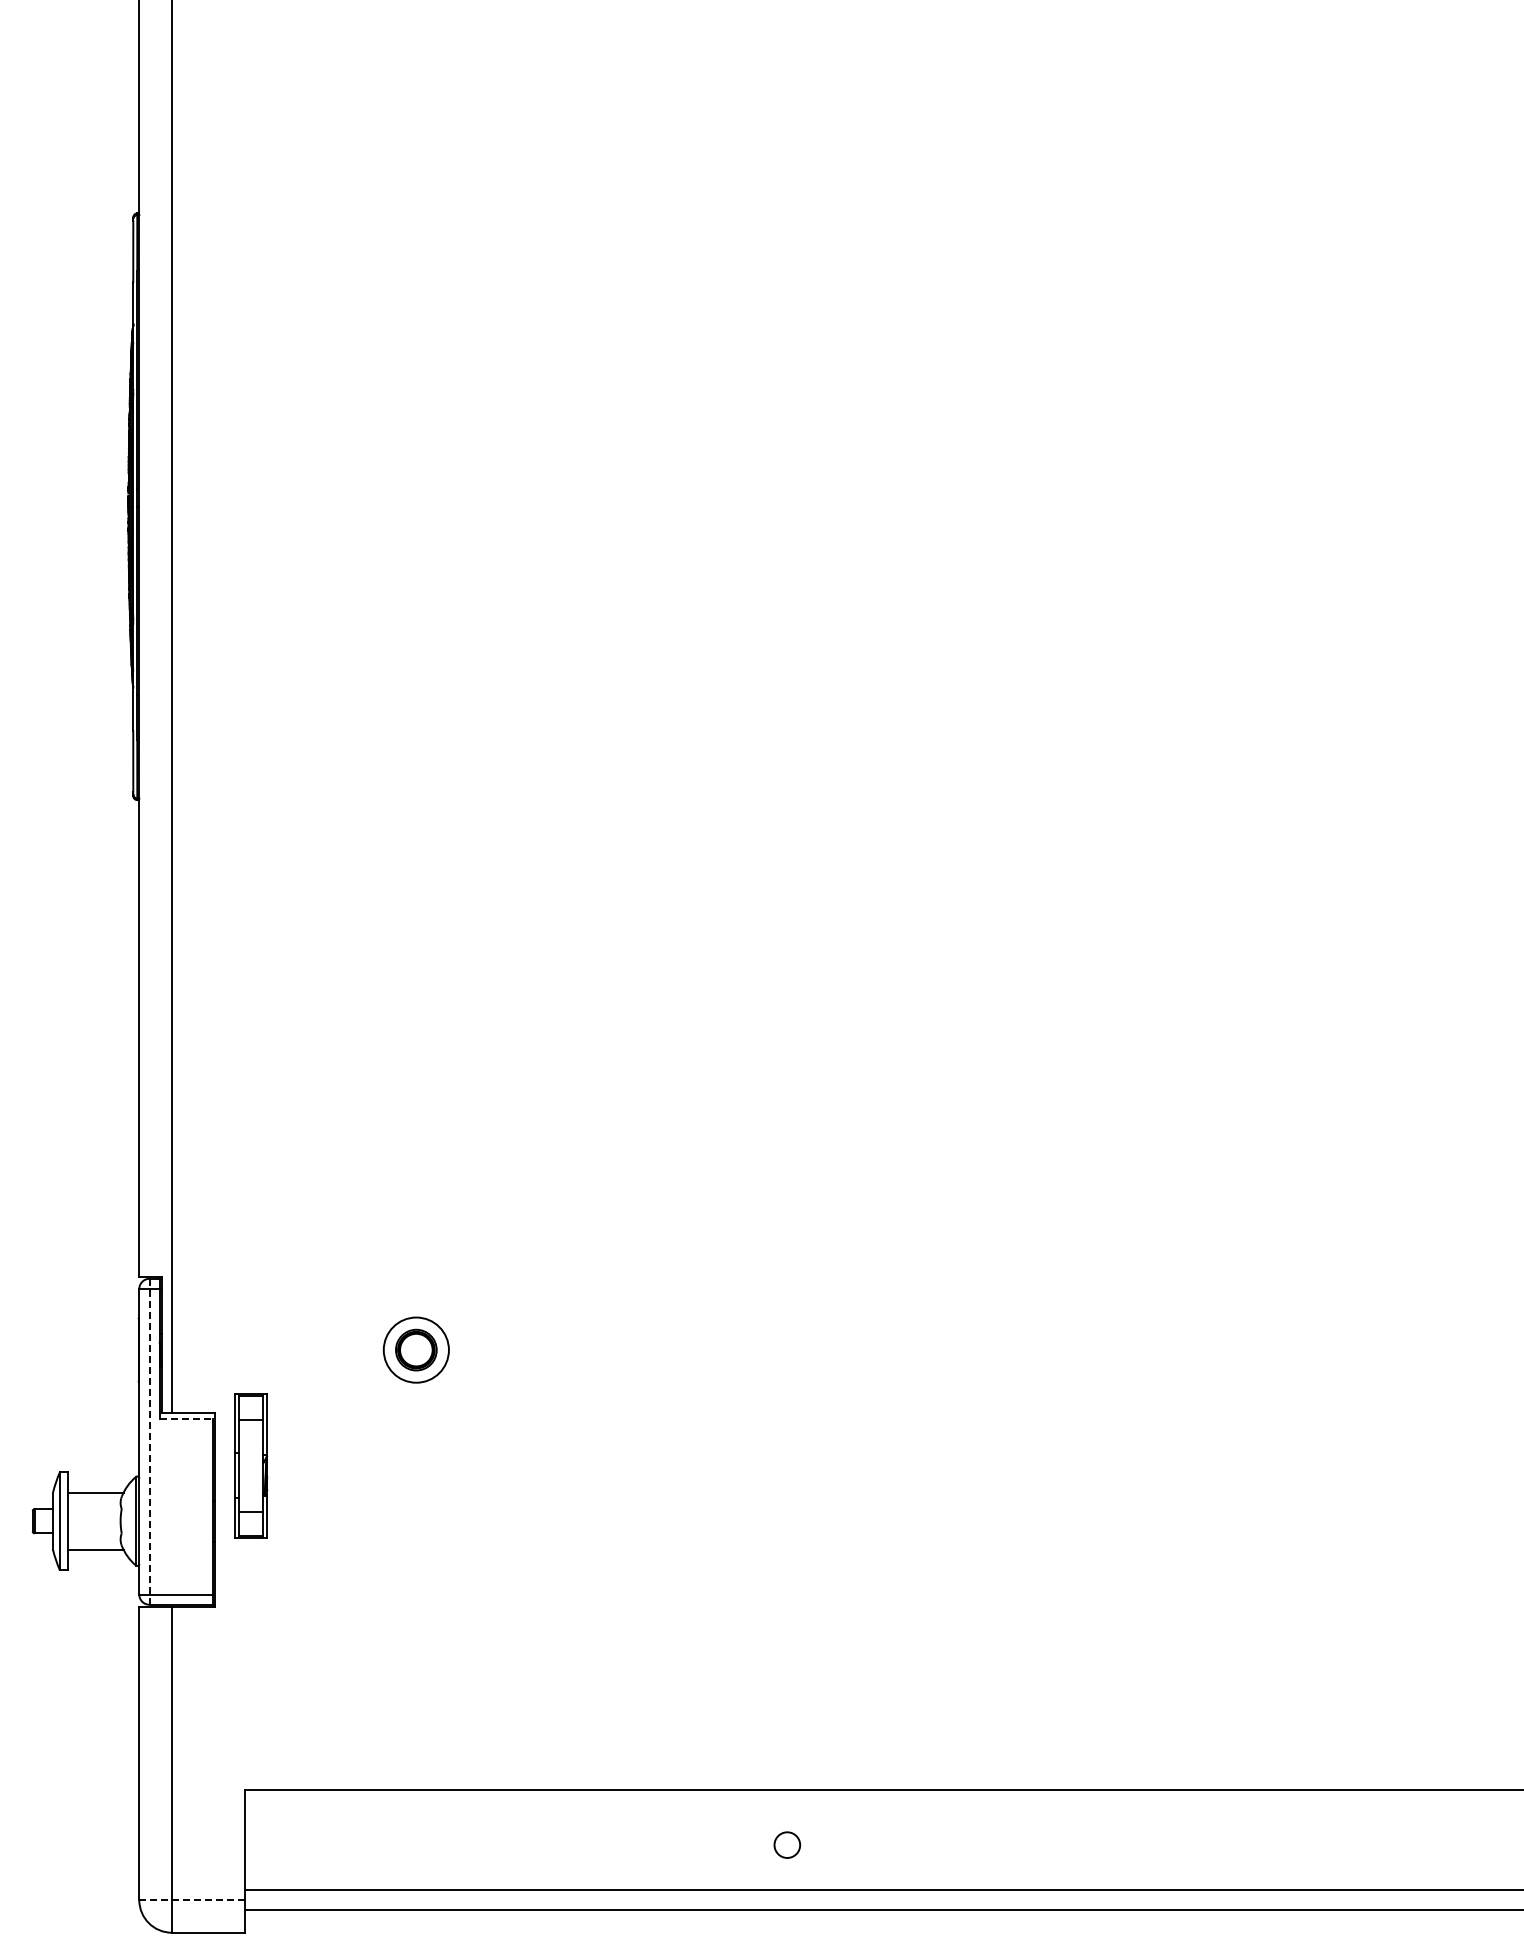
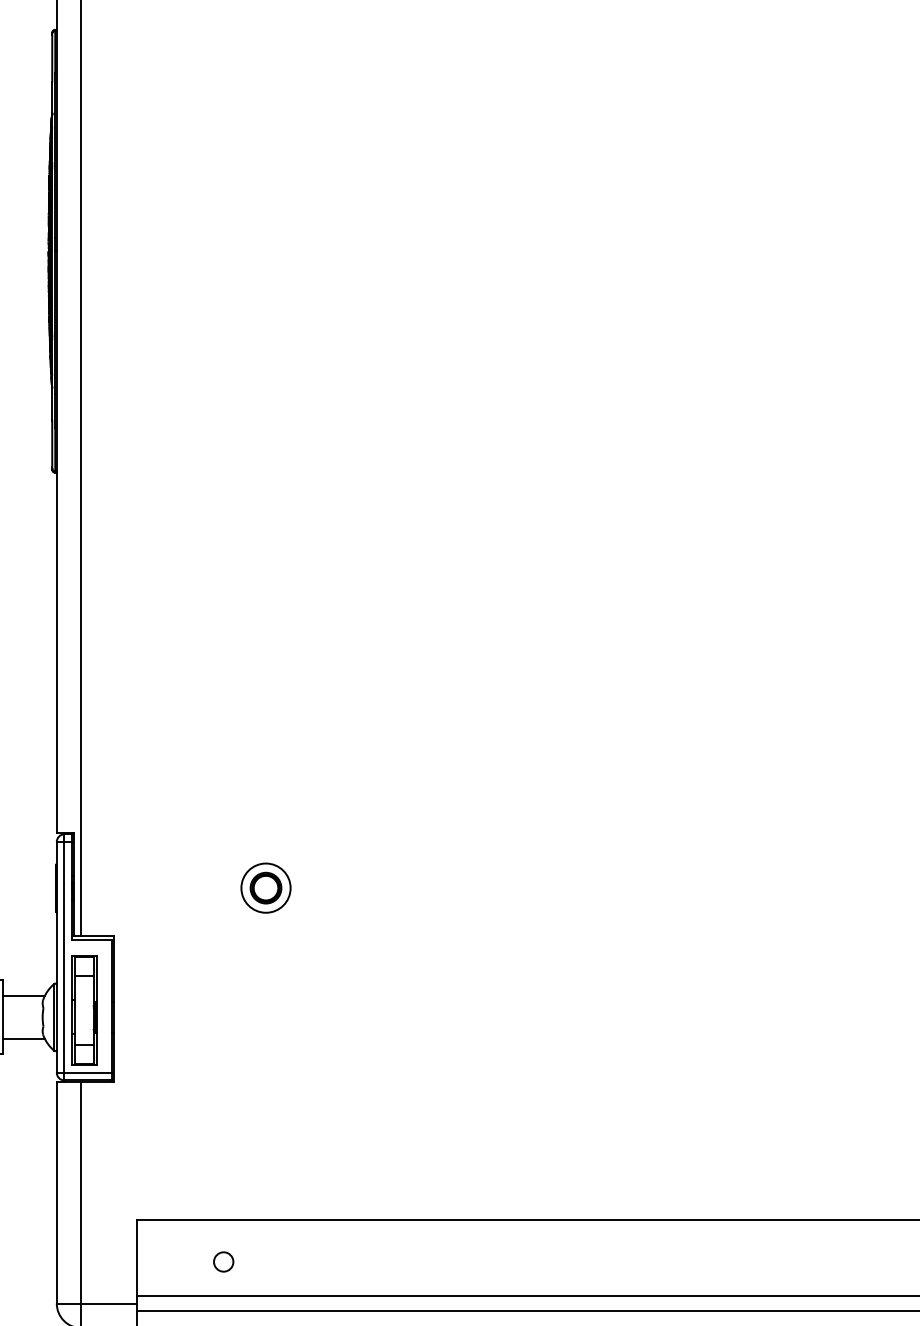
line: (186, 1419) -> (92, 940), dashed -> solid
line: (149, 1441) -> (64, 957), dashed -> solid
part: (251, 1465) -> (84, 1010), moved
part: (787, 1844) -> (223, 1261), moved
line: (192, 1900) -> (96, 1303), dashed -> solid

